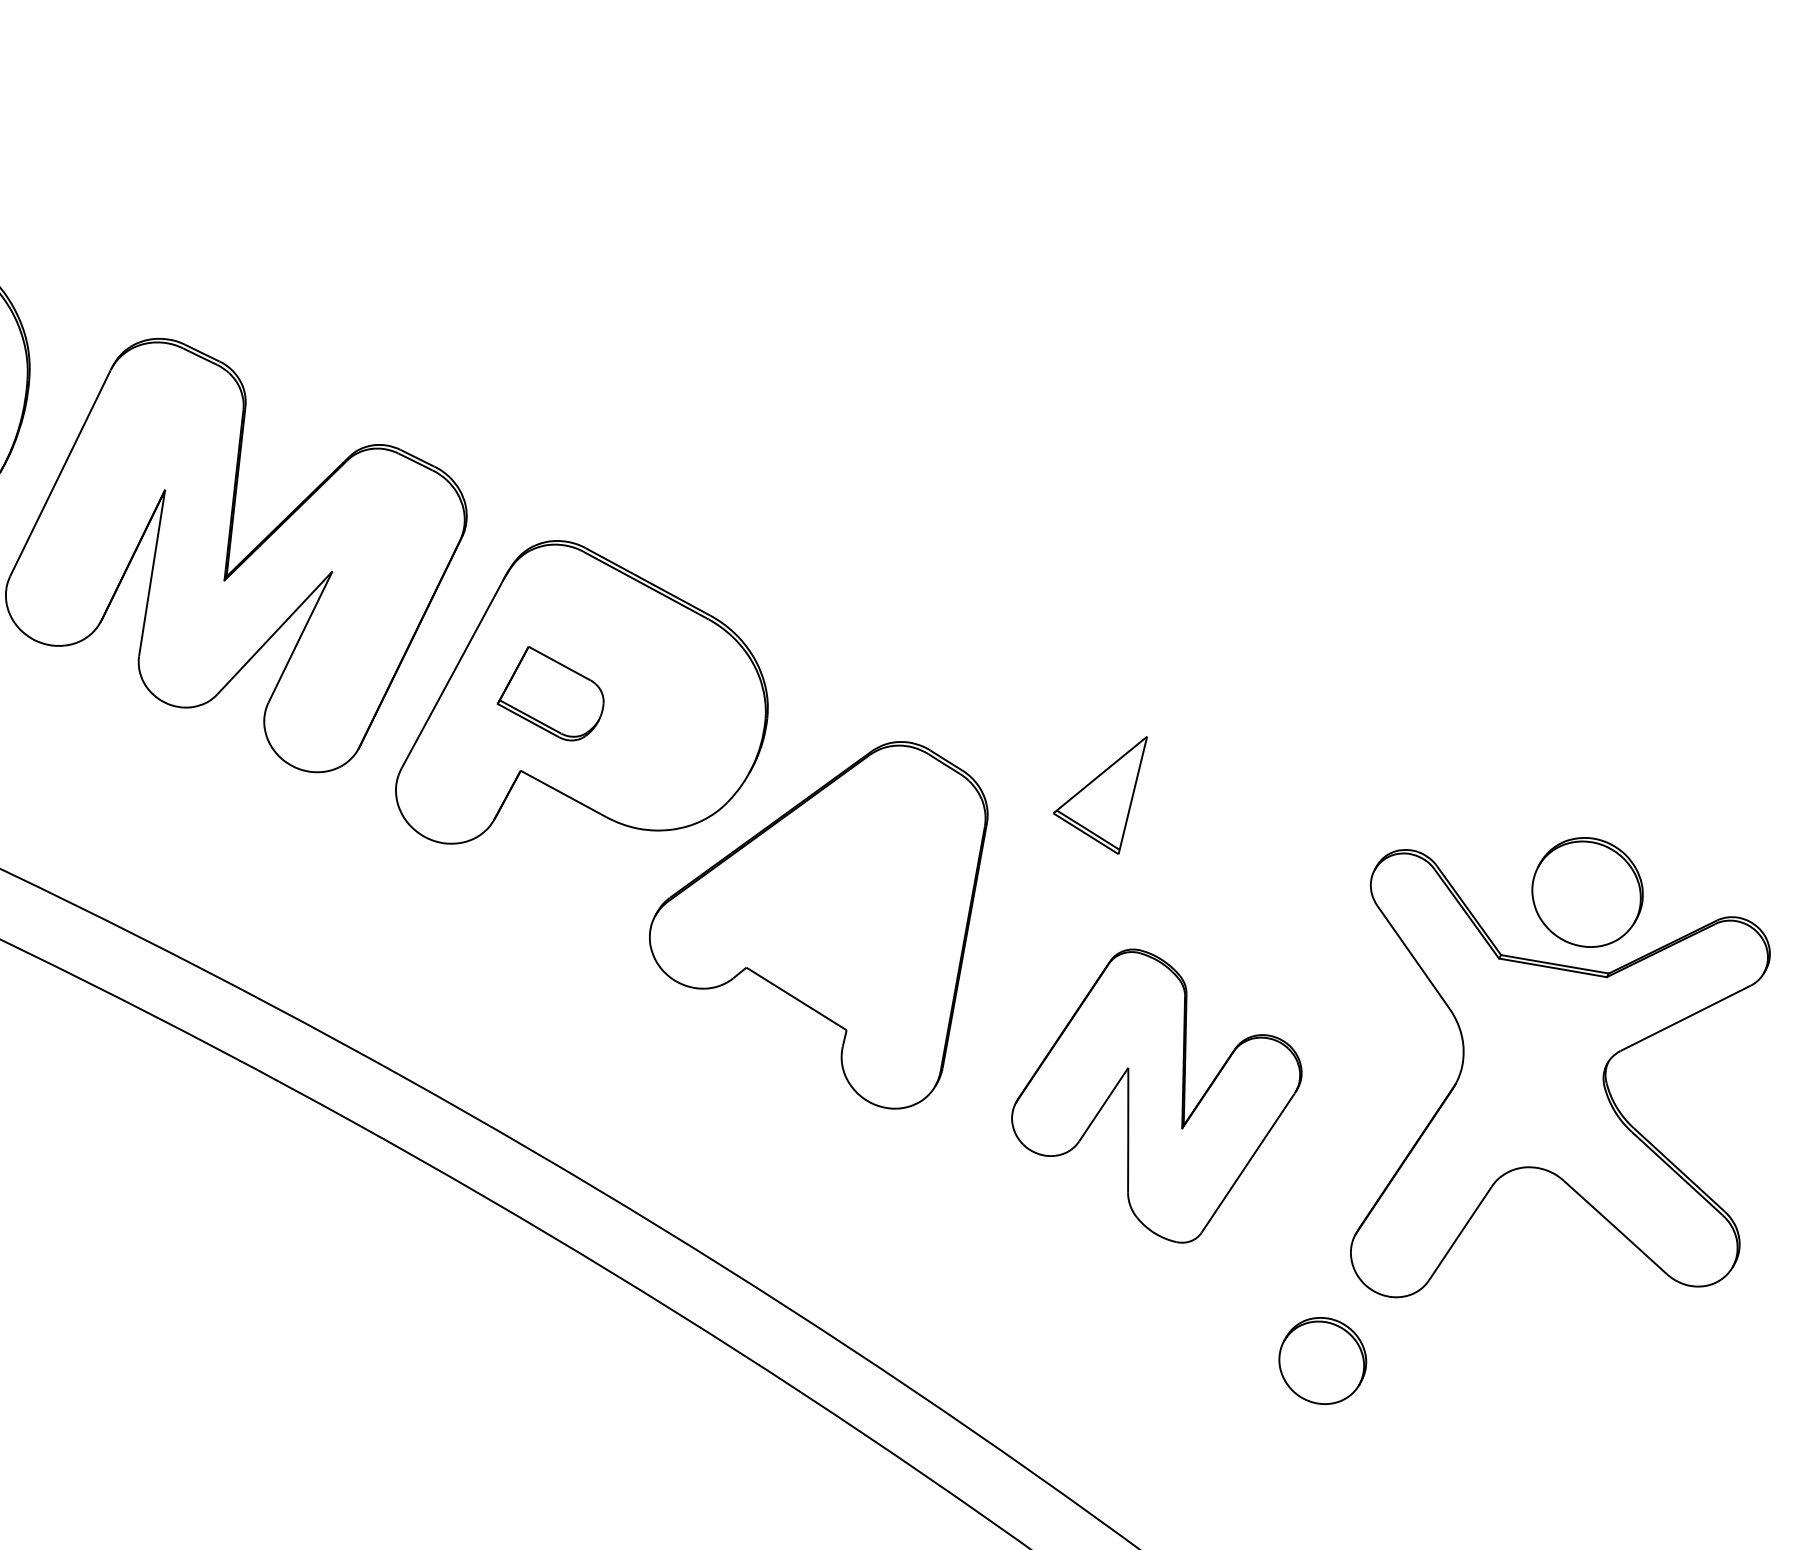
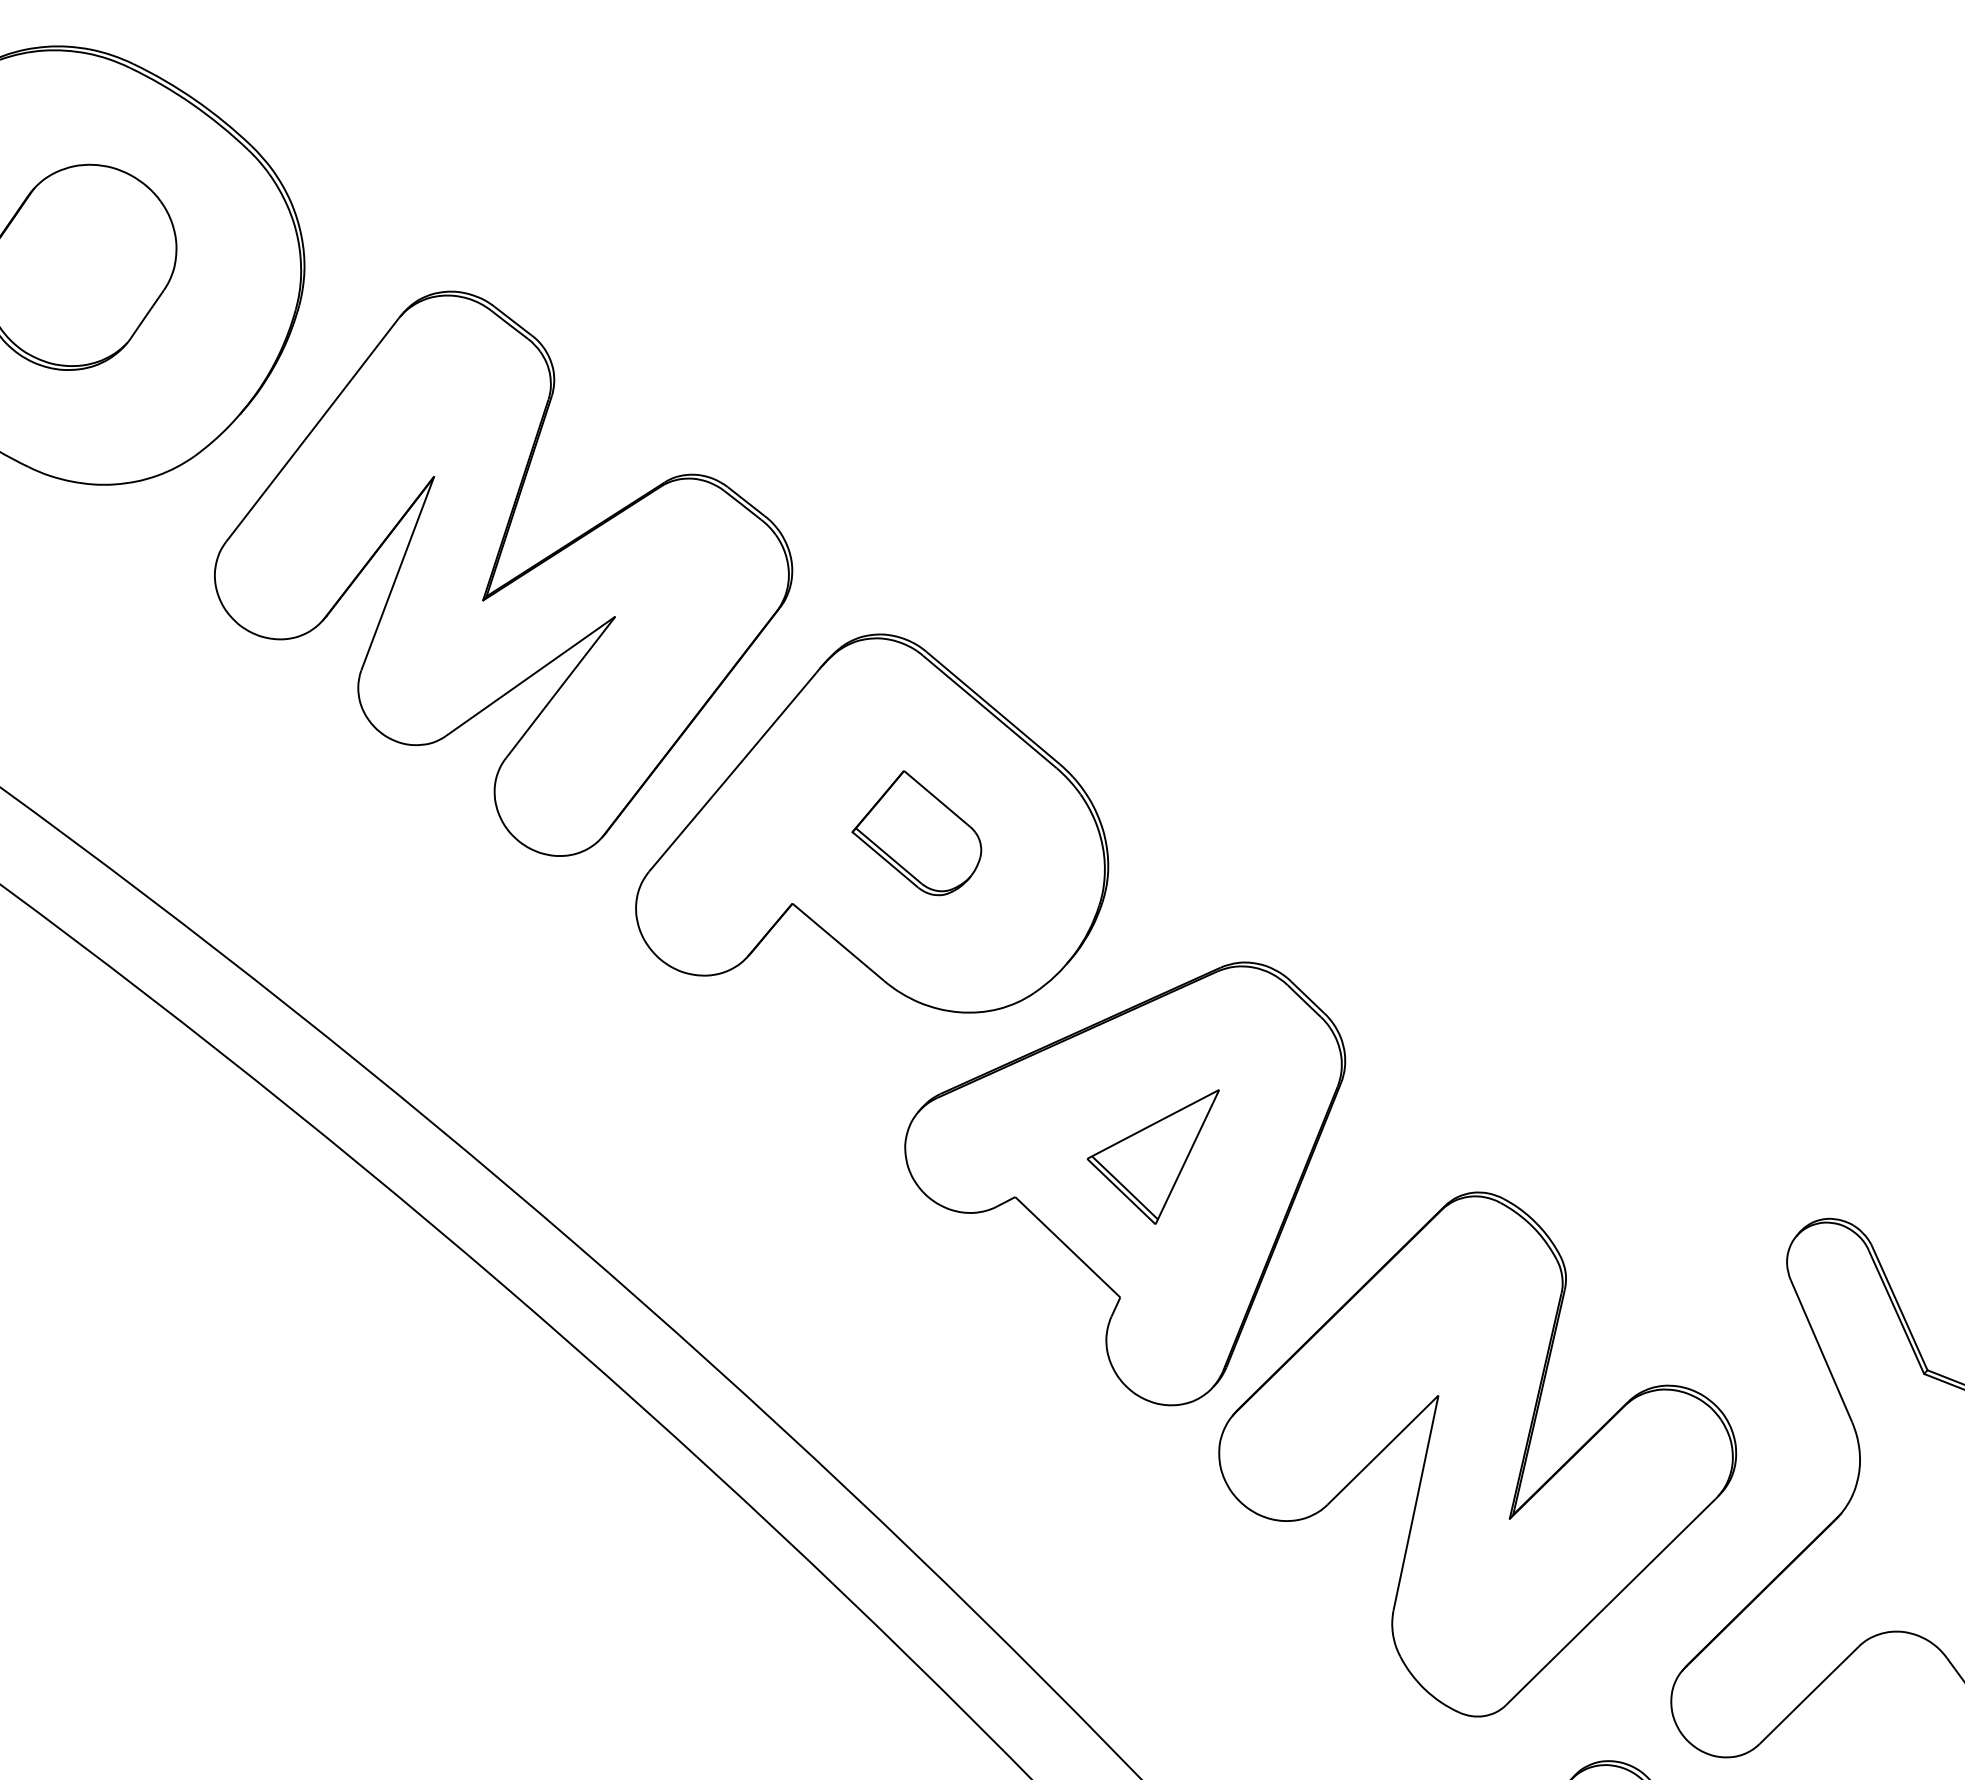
part: (550, 693) -> (918, 832), moved
part: (1100, 795) -> (1148, 1149), moved
part: (1156, 1095) -> (1477, 1453), size x1.43

